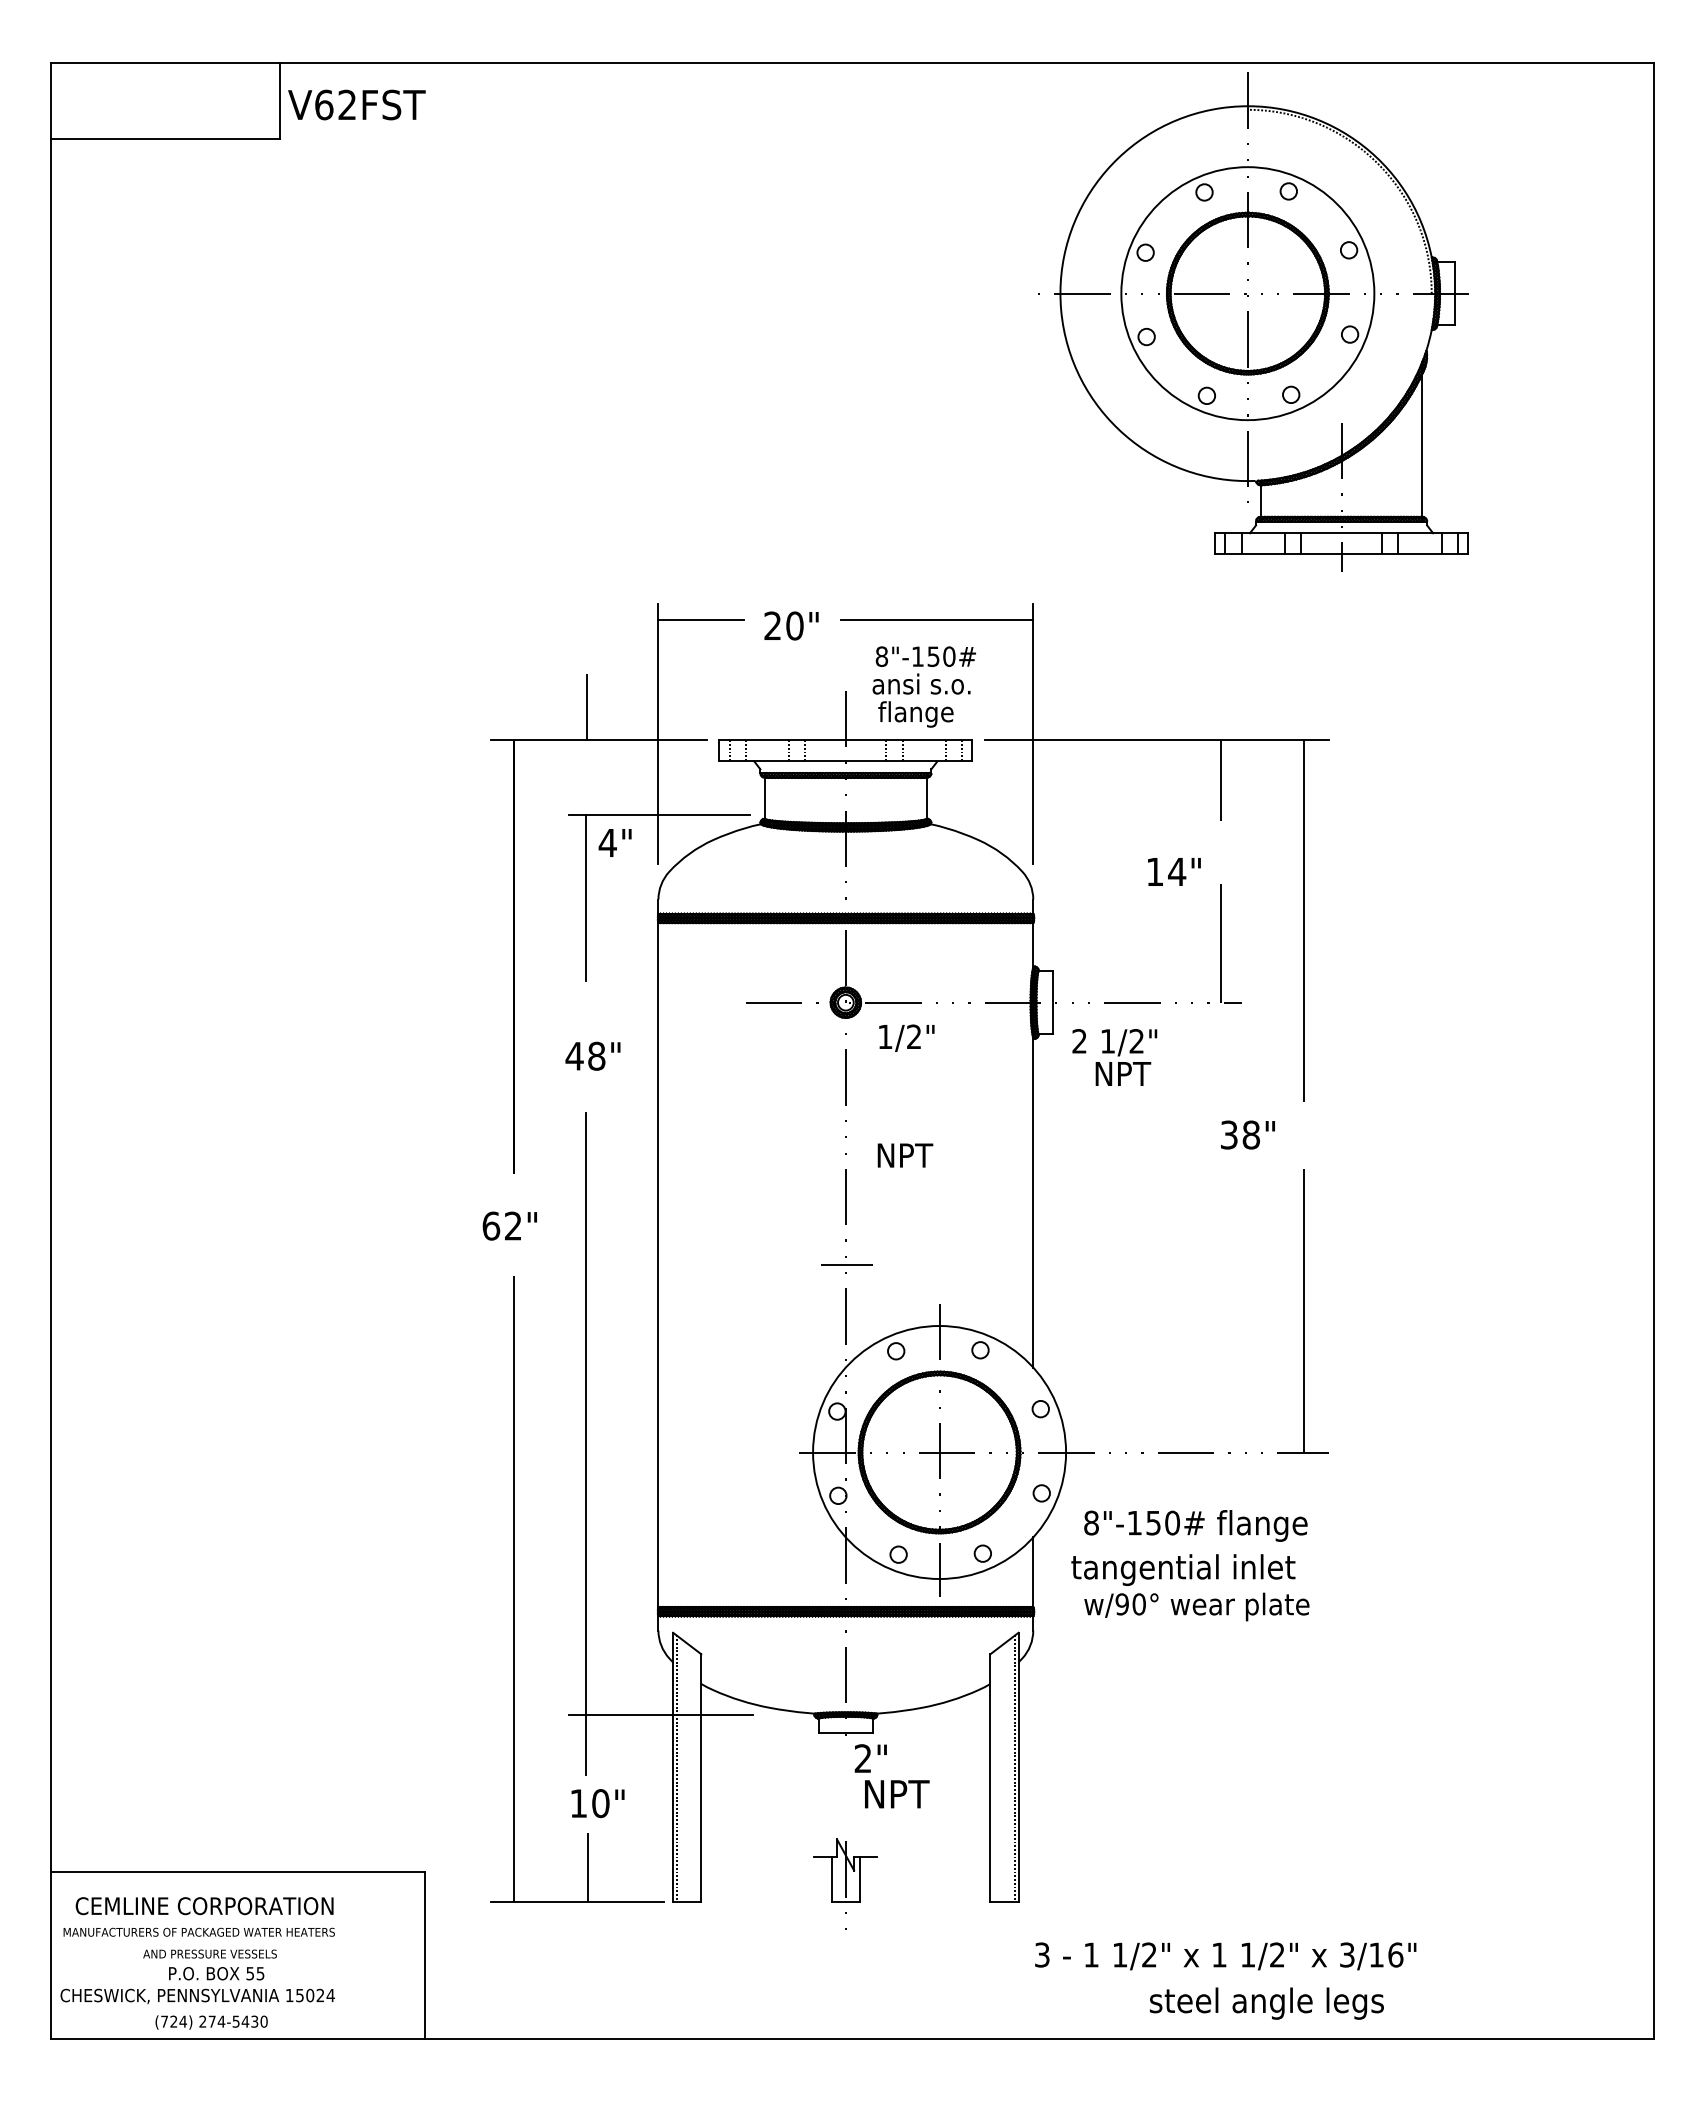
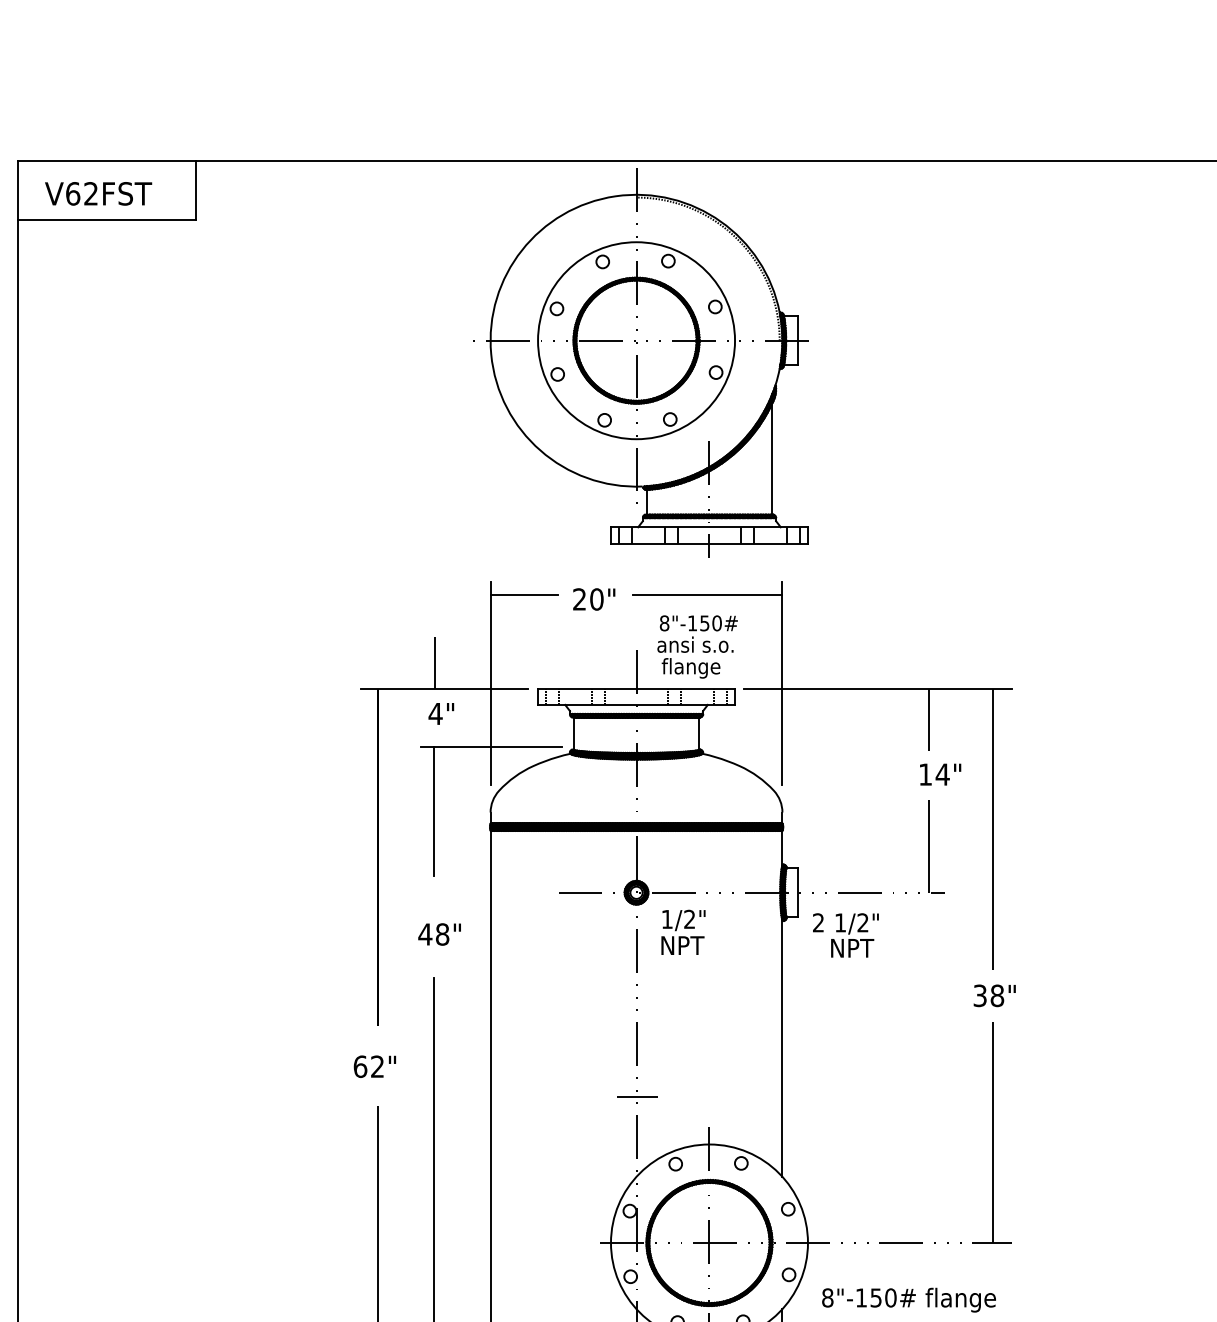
text: (356, 104) -> (98, 193), moved
part: (1253, 321) -> (640, 362), moved
text: (614, 842) -> (440, 713), moved
text: (1174, 871) -> (940, 774), moved
text: (1247, 1134) -> (994, 995), moved
text: (905, 1155) -> (682, 945), moved

